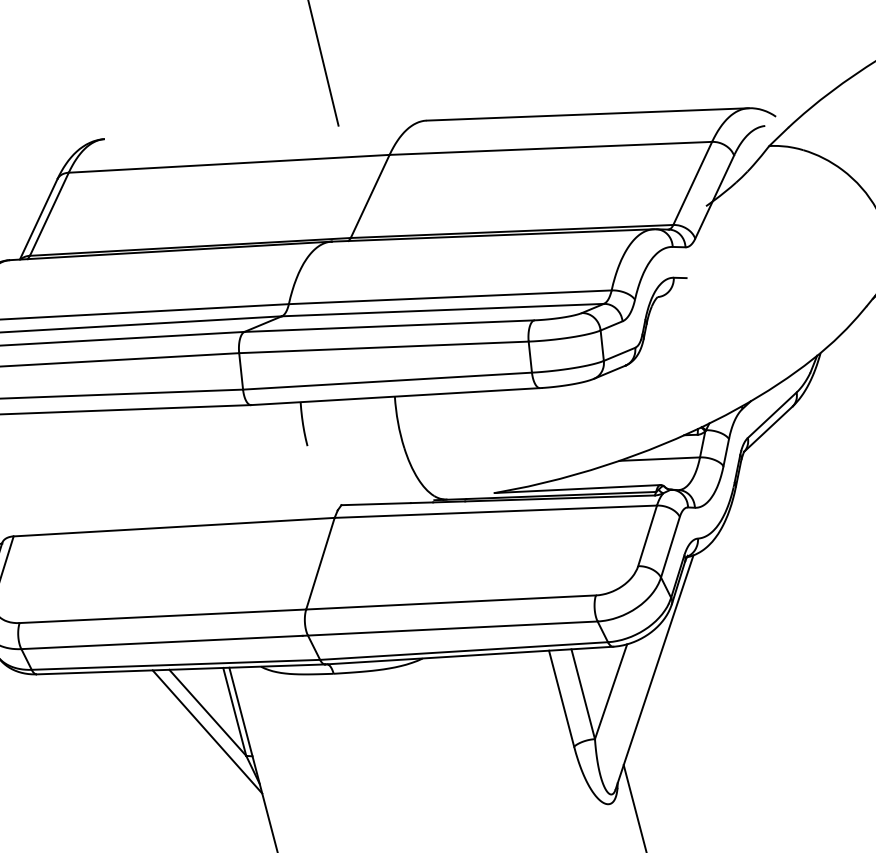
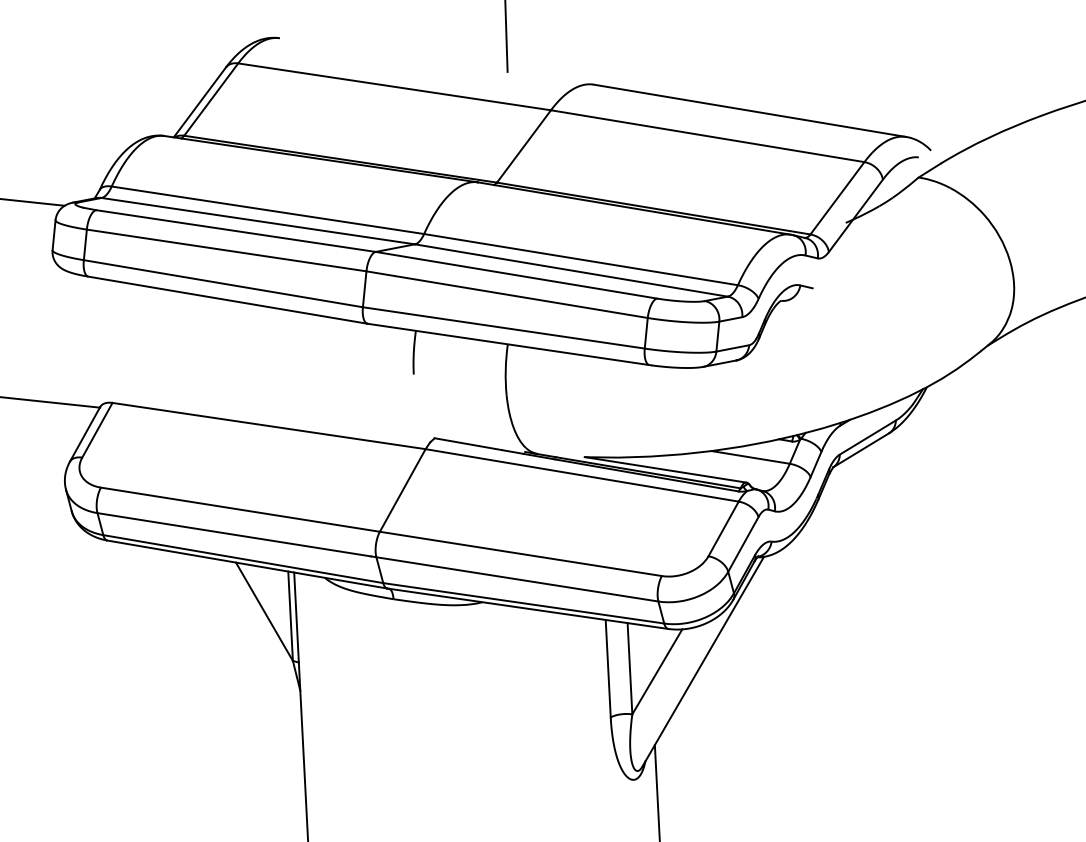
line: (206, 731) -> (259, 629), removed

